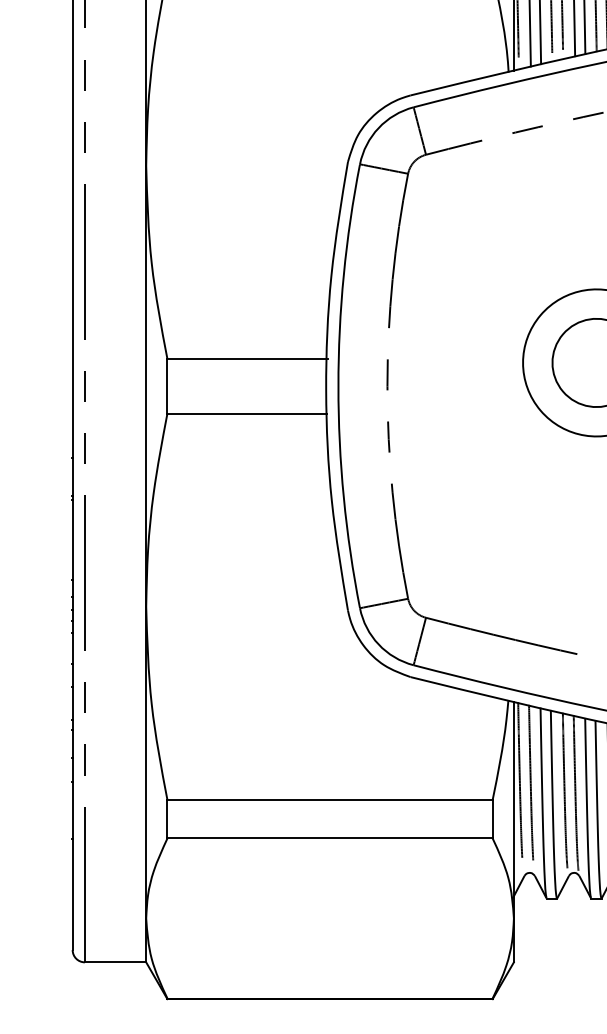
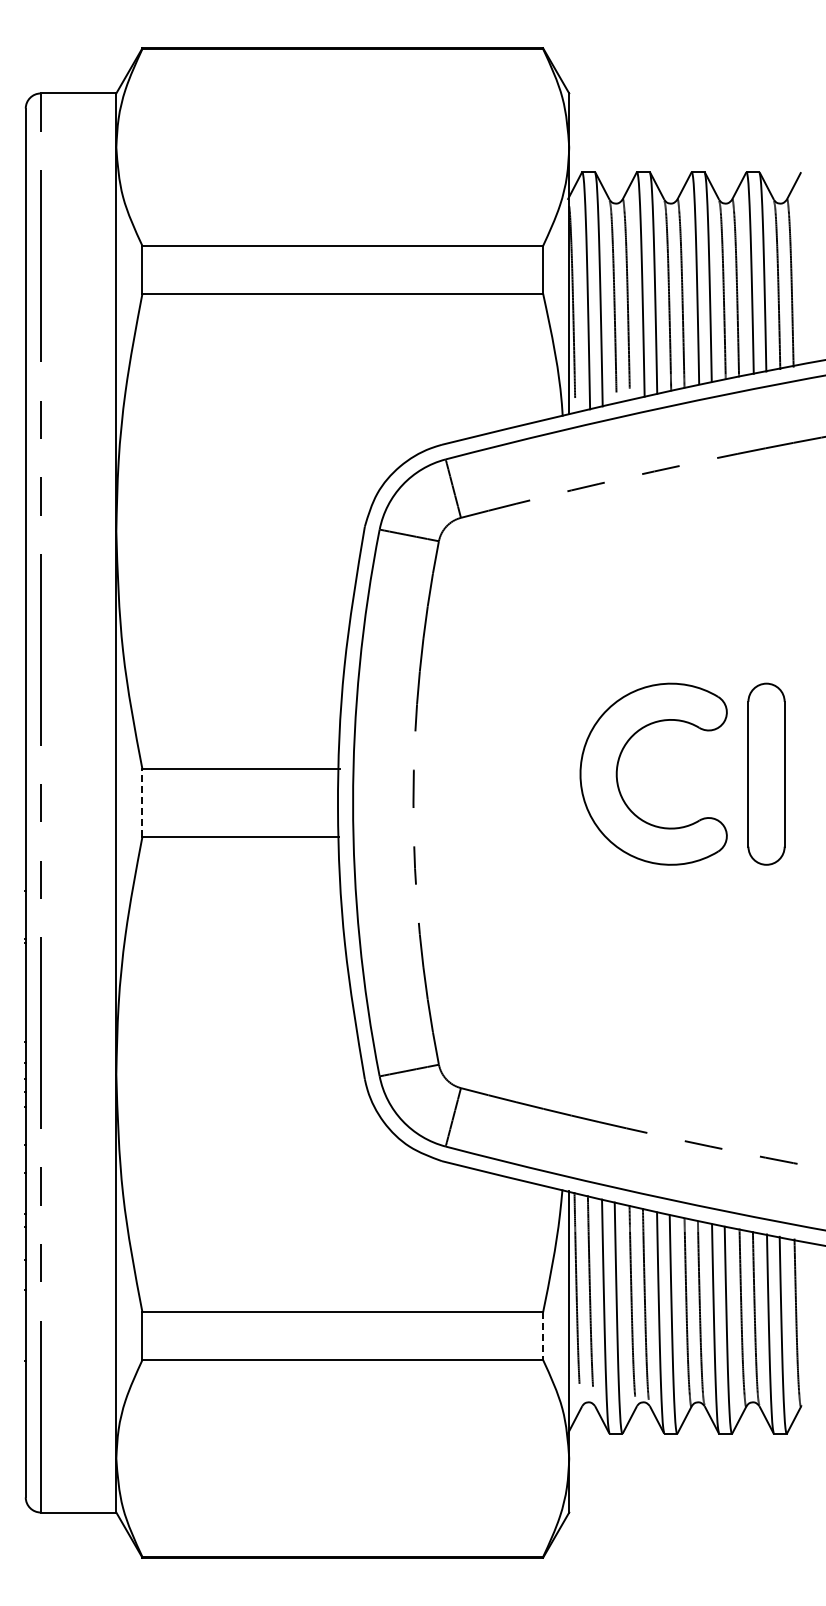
line: (167, 386) -> (142, 803), solid -> dashed
line: (493, 819) -> (543, 1336), solid -> dashed

